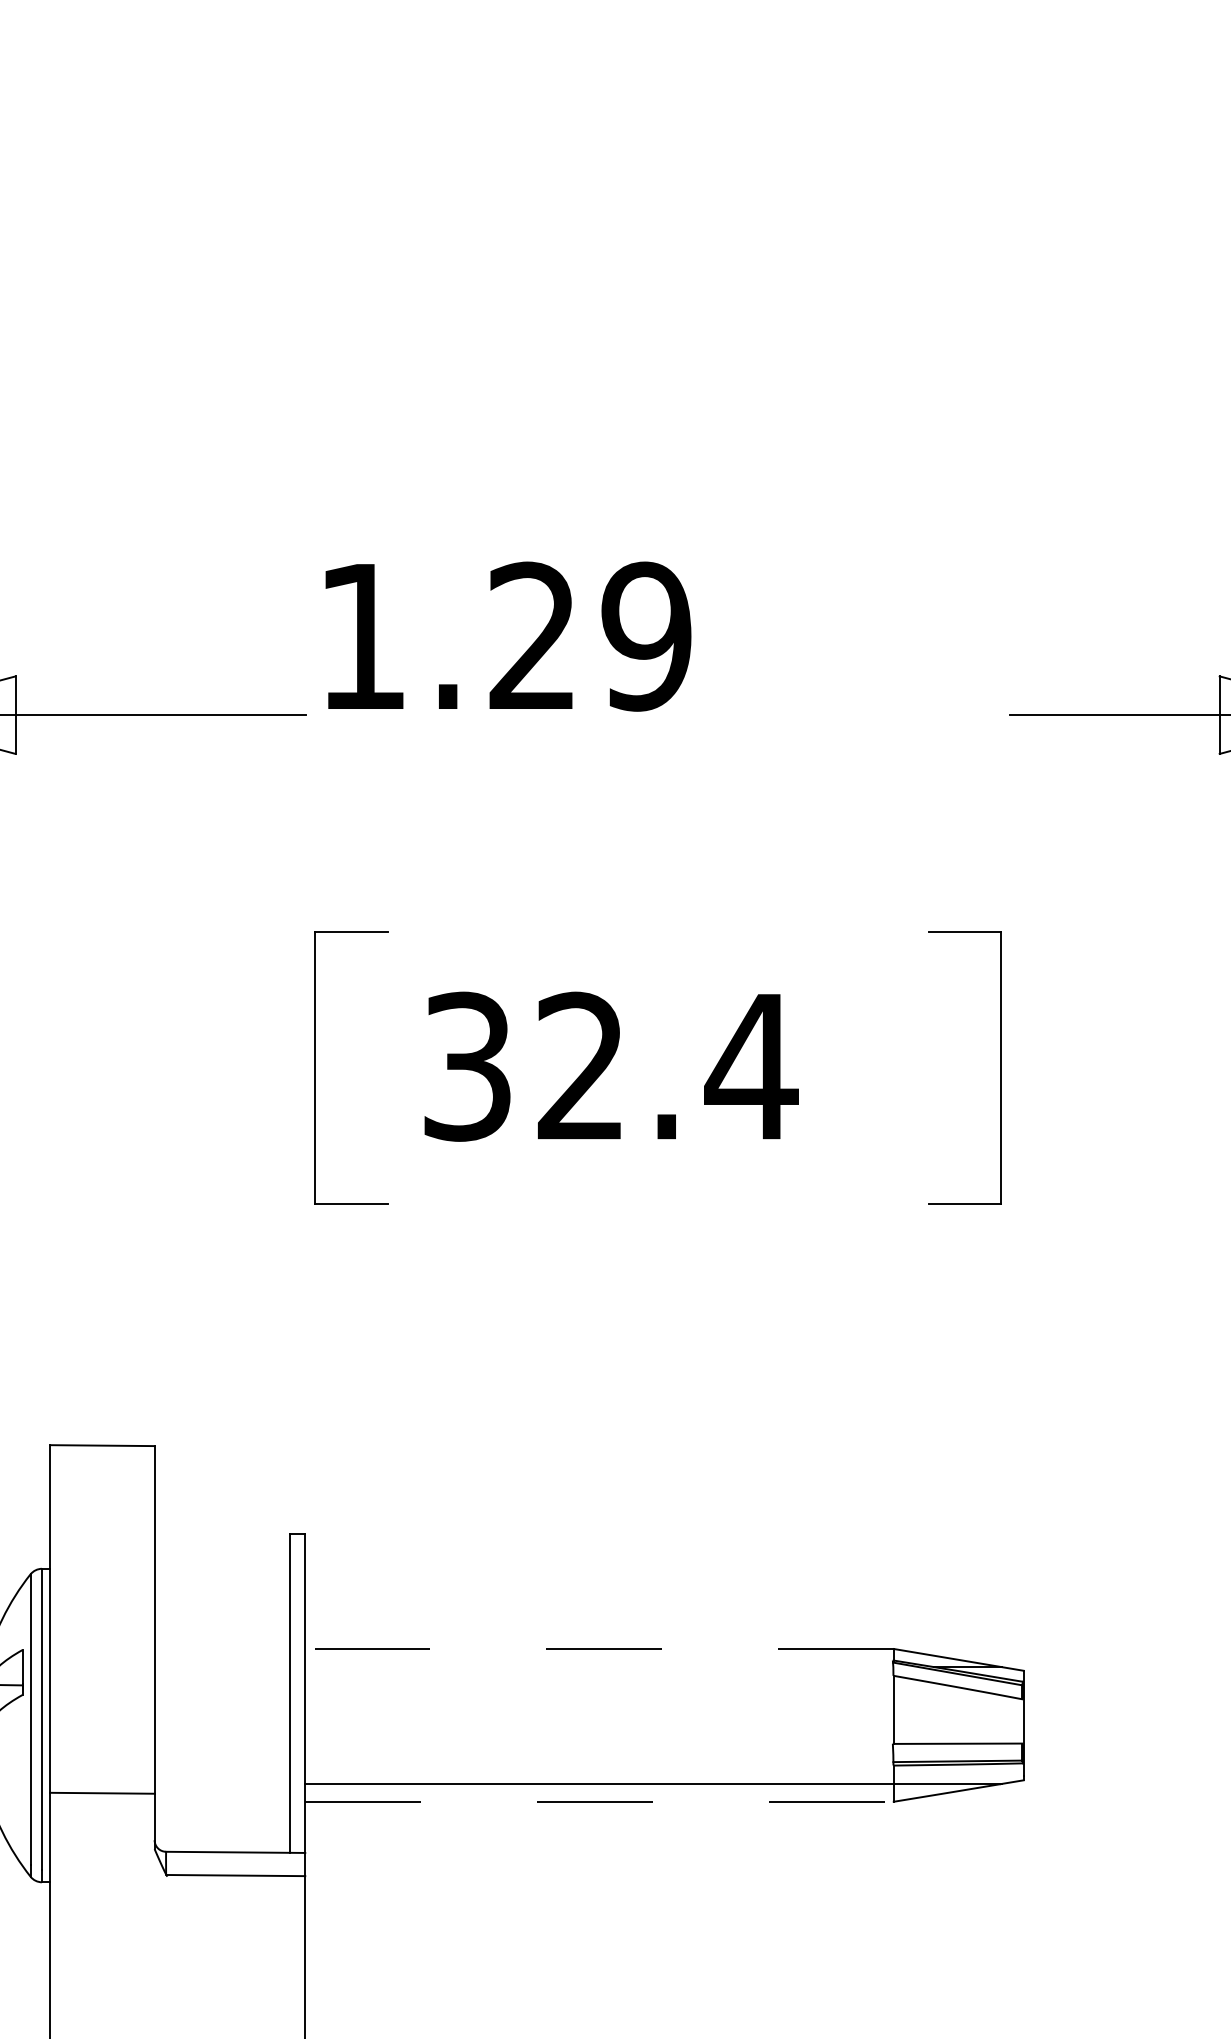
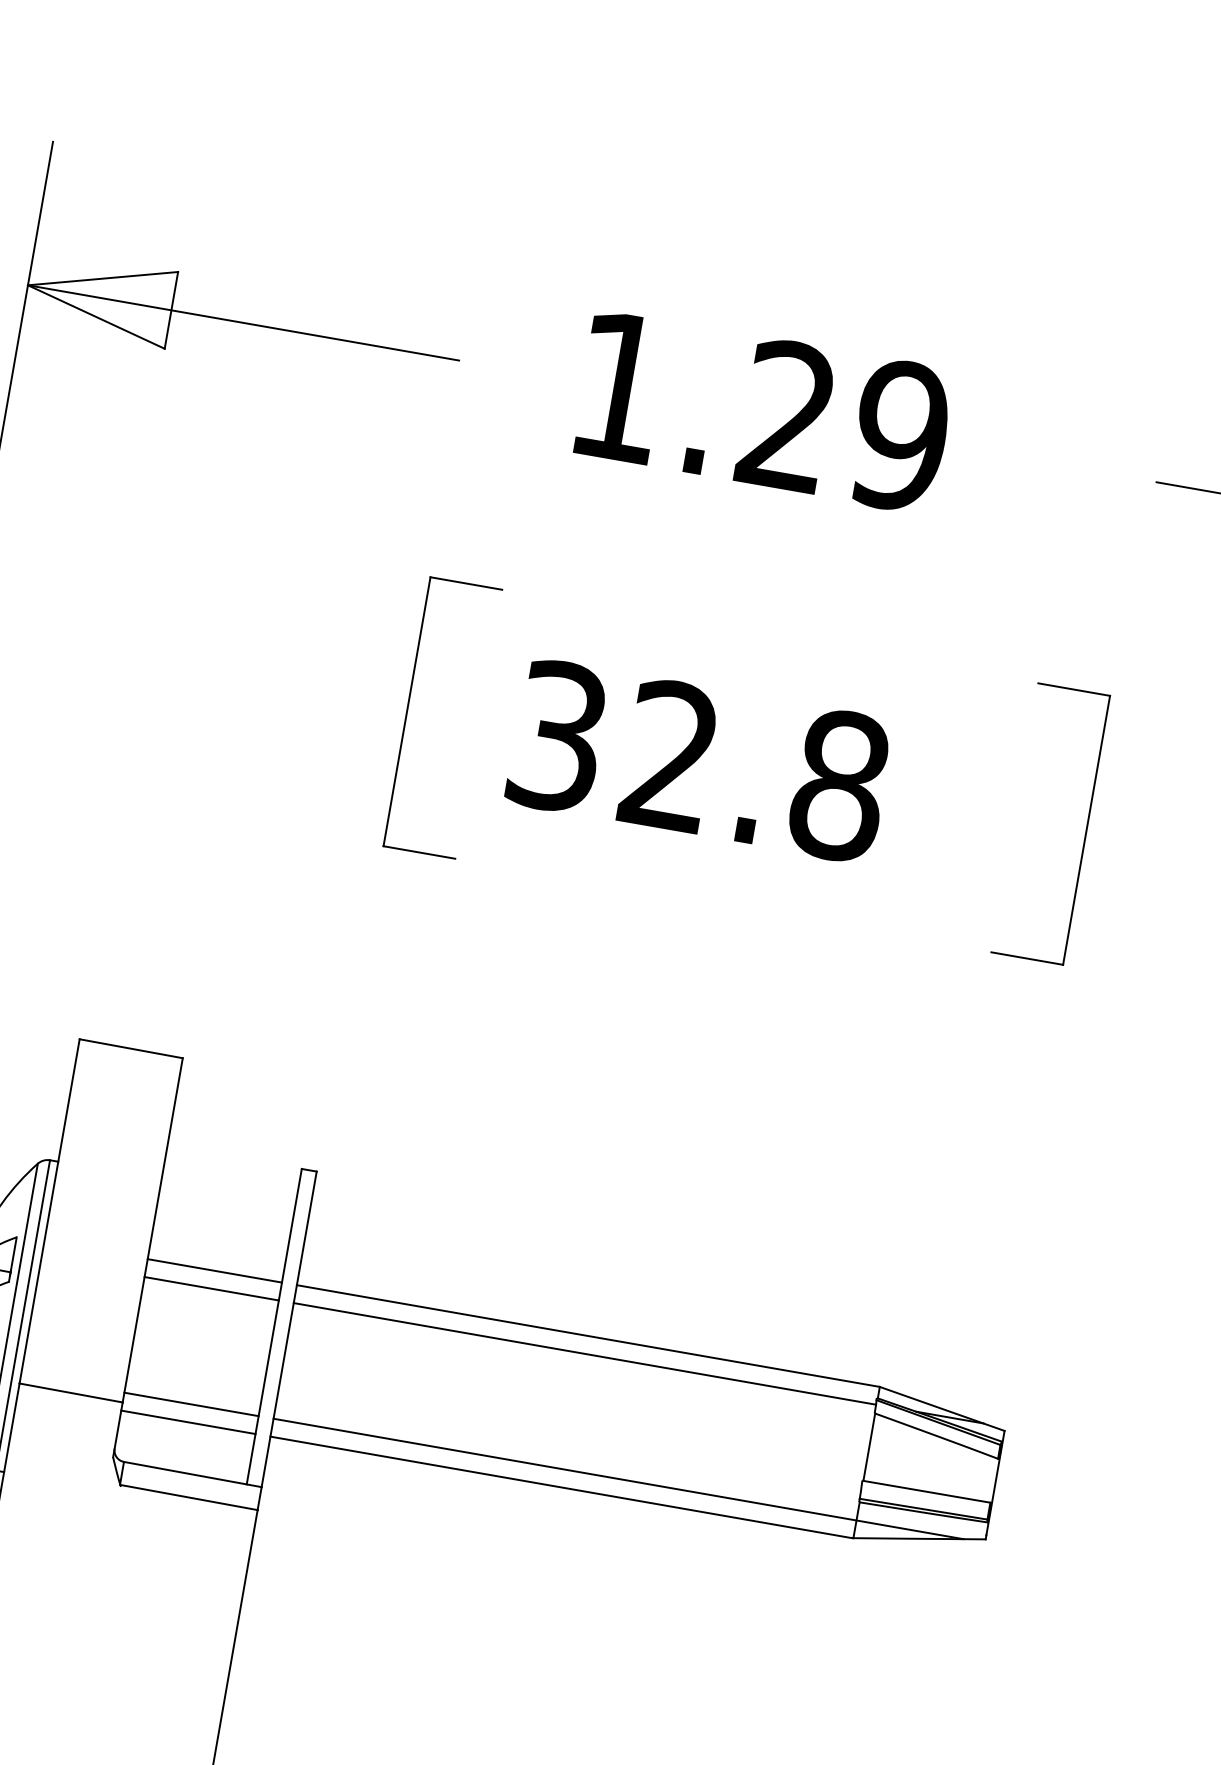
text: (508, 636) -> (763, 412), moved
text: (751, 1066) -> (839, 785), 32.4 -> 32.8
line: (222, 1649) -> (214, 1271), added
line: (599, 1649) -> (588, 1336), dashed -> solid
line: (222, 1667) -> (211, 1289), added
line: (599, 1667) -> (585, 1354), added
line: (222, 1783) -> (191, 1404), added
line: (222, 1801) -> (188, 1421), added
line: (599, 1801) -> (561, 1487), dashed -> solid

